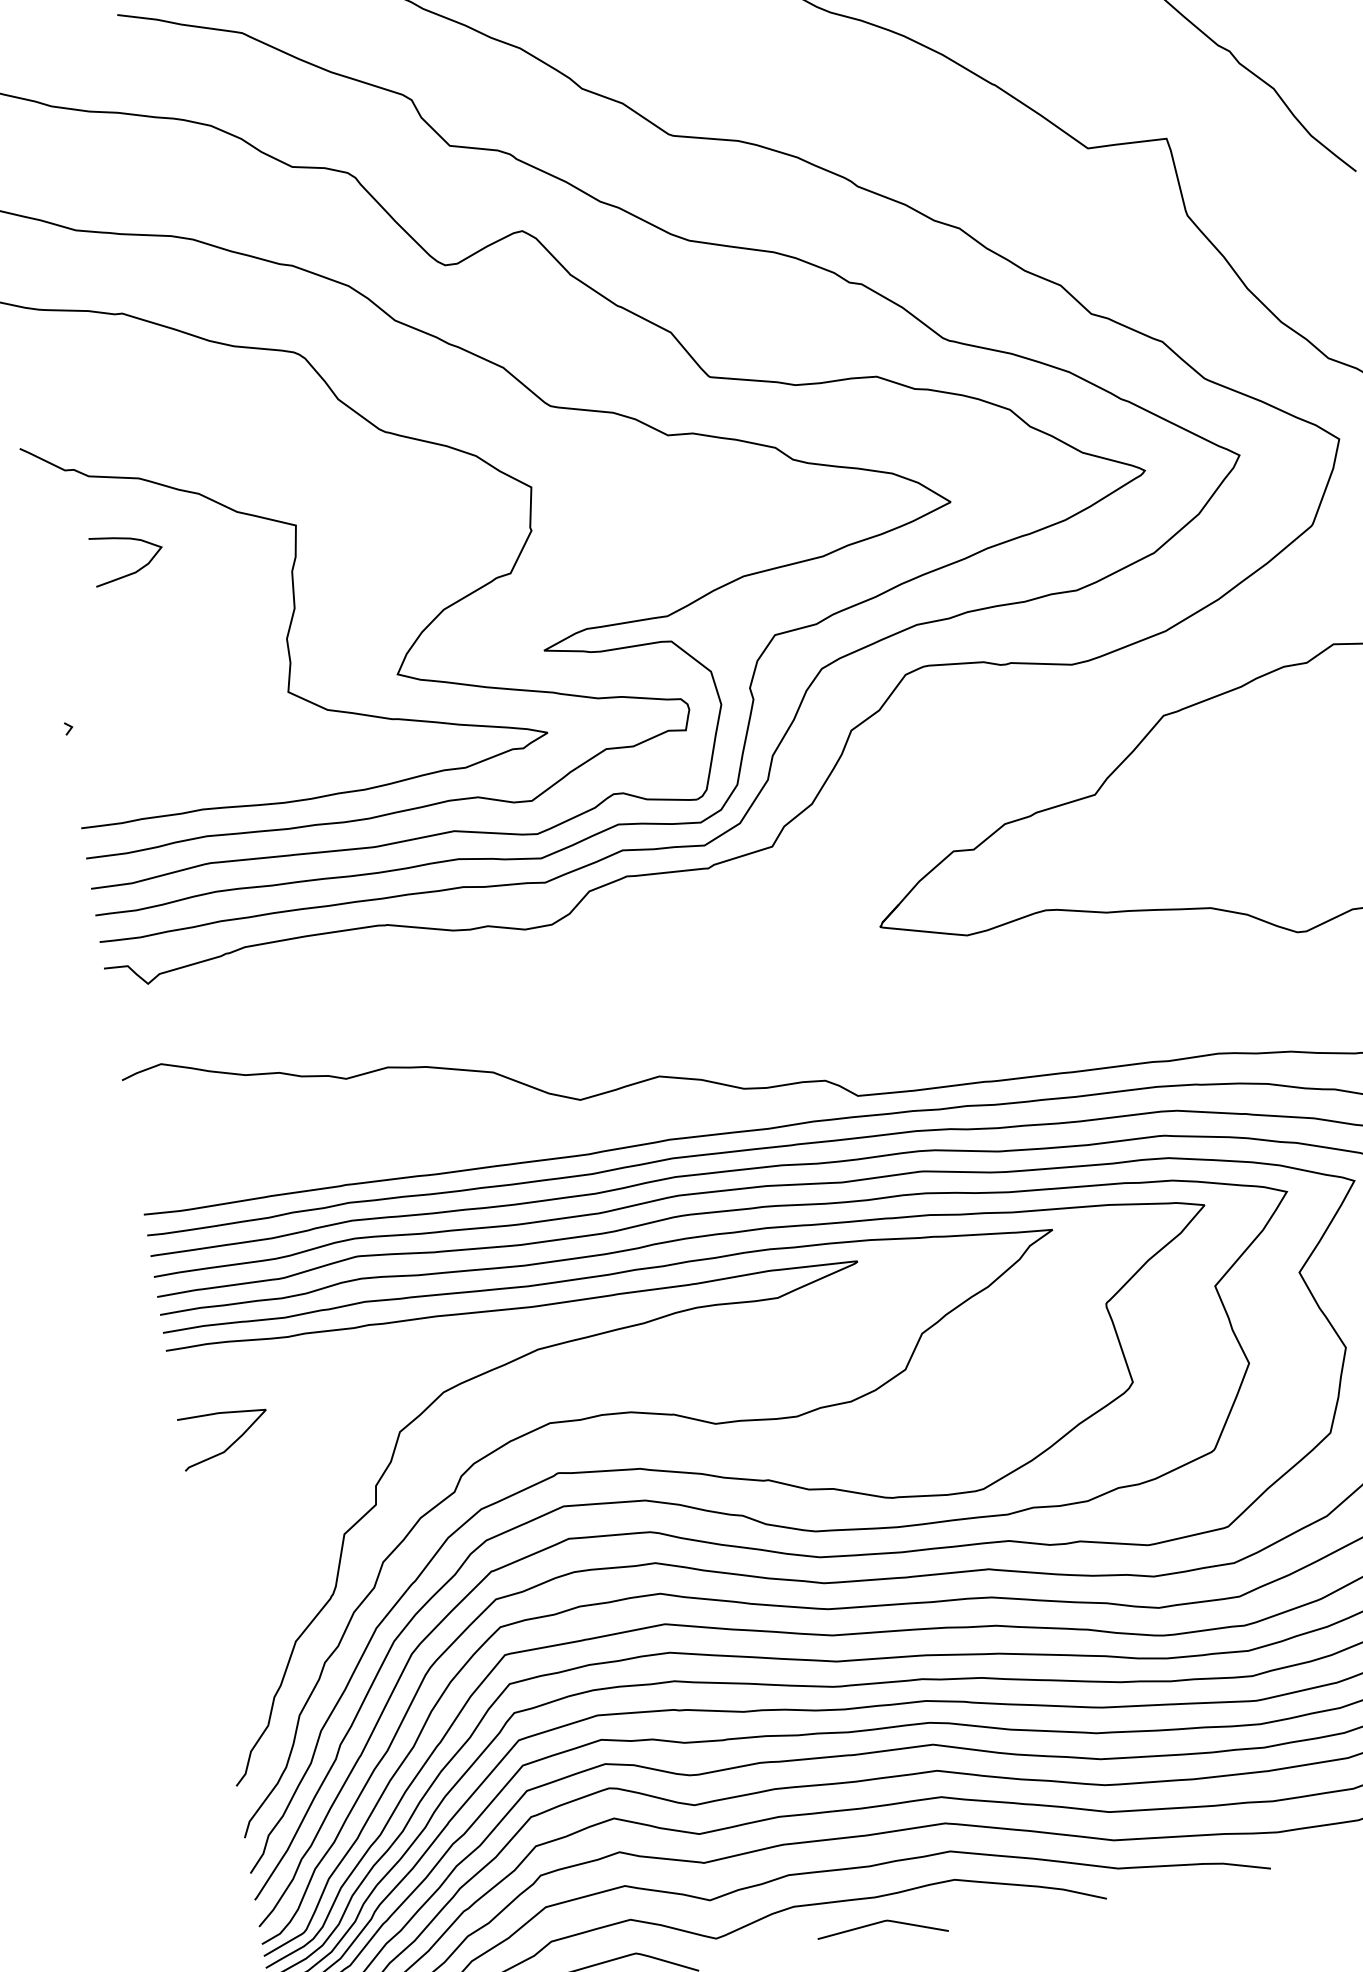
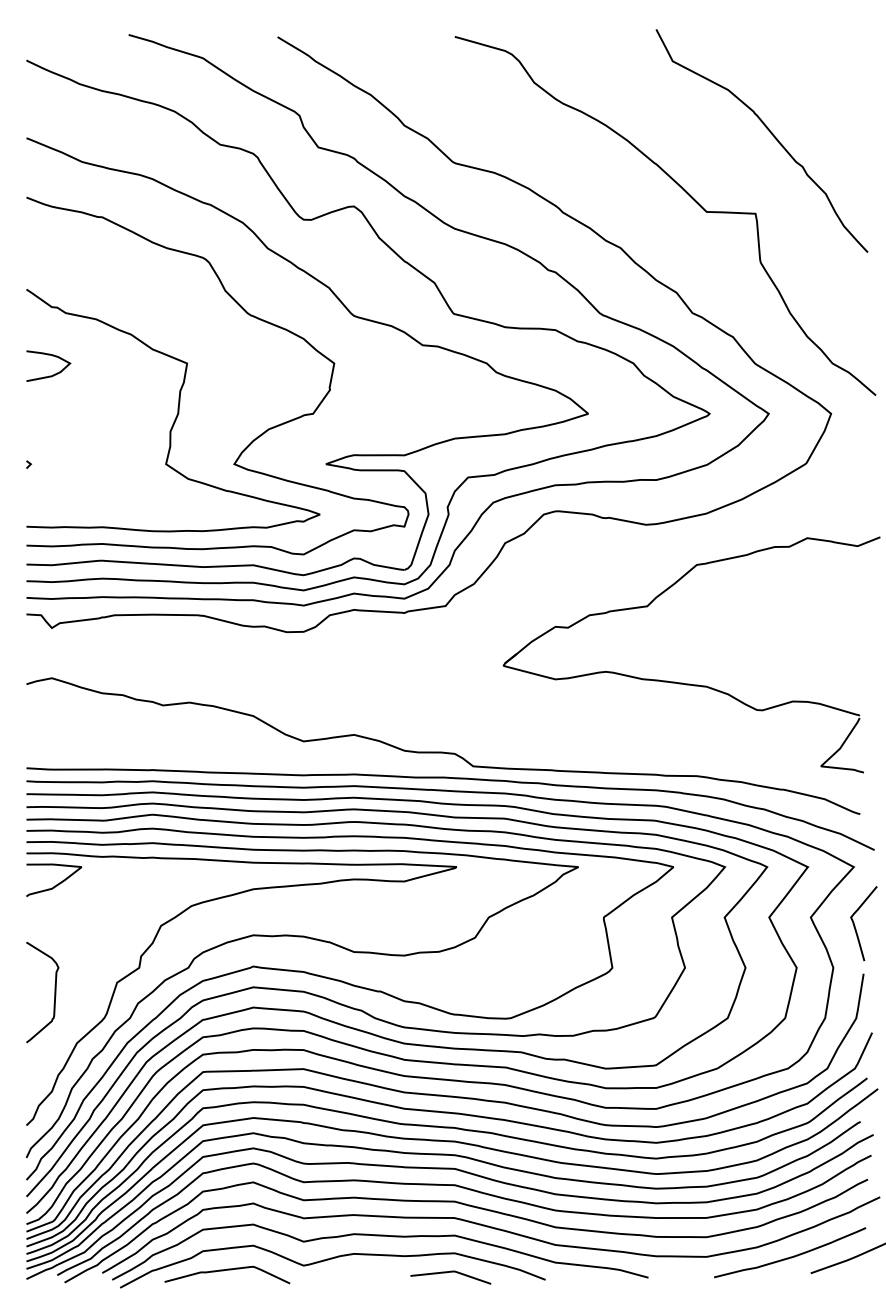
curve: (131, 540) -> (52, 356), moved
curve: (231, 1442) -> (57, 883), moved
curve: (246, 1566) -> (54, 992), added
line: (880, 1923) -> (450, 1272), moved

